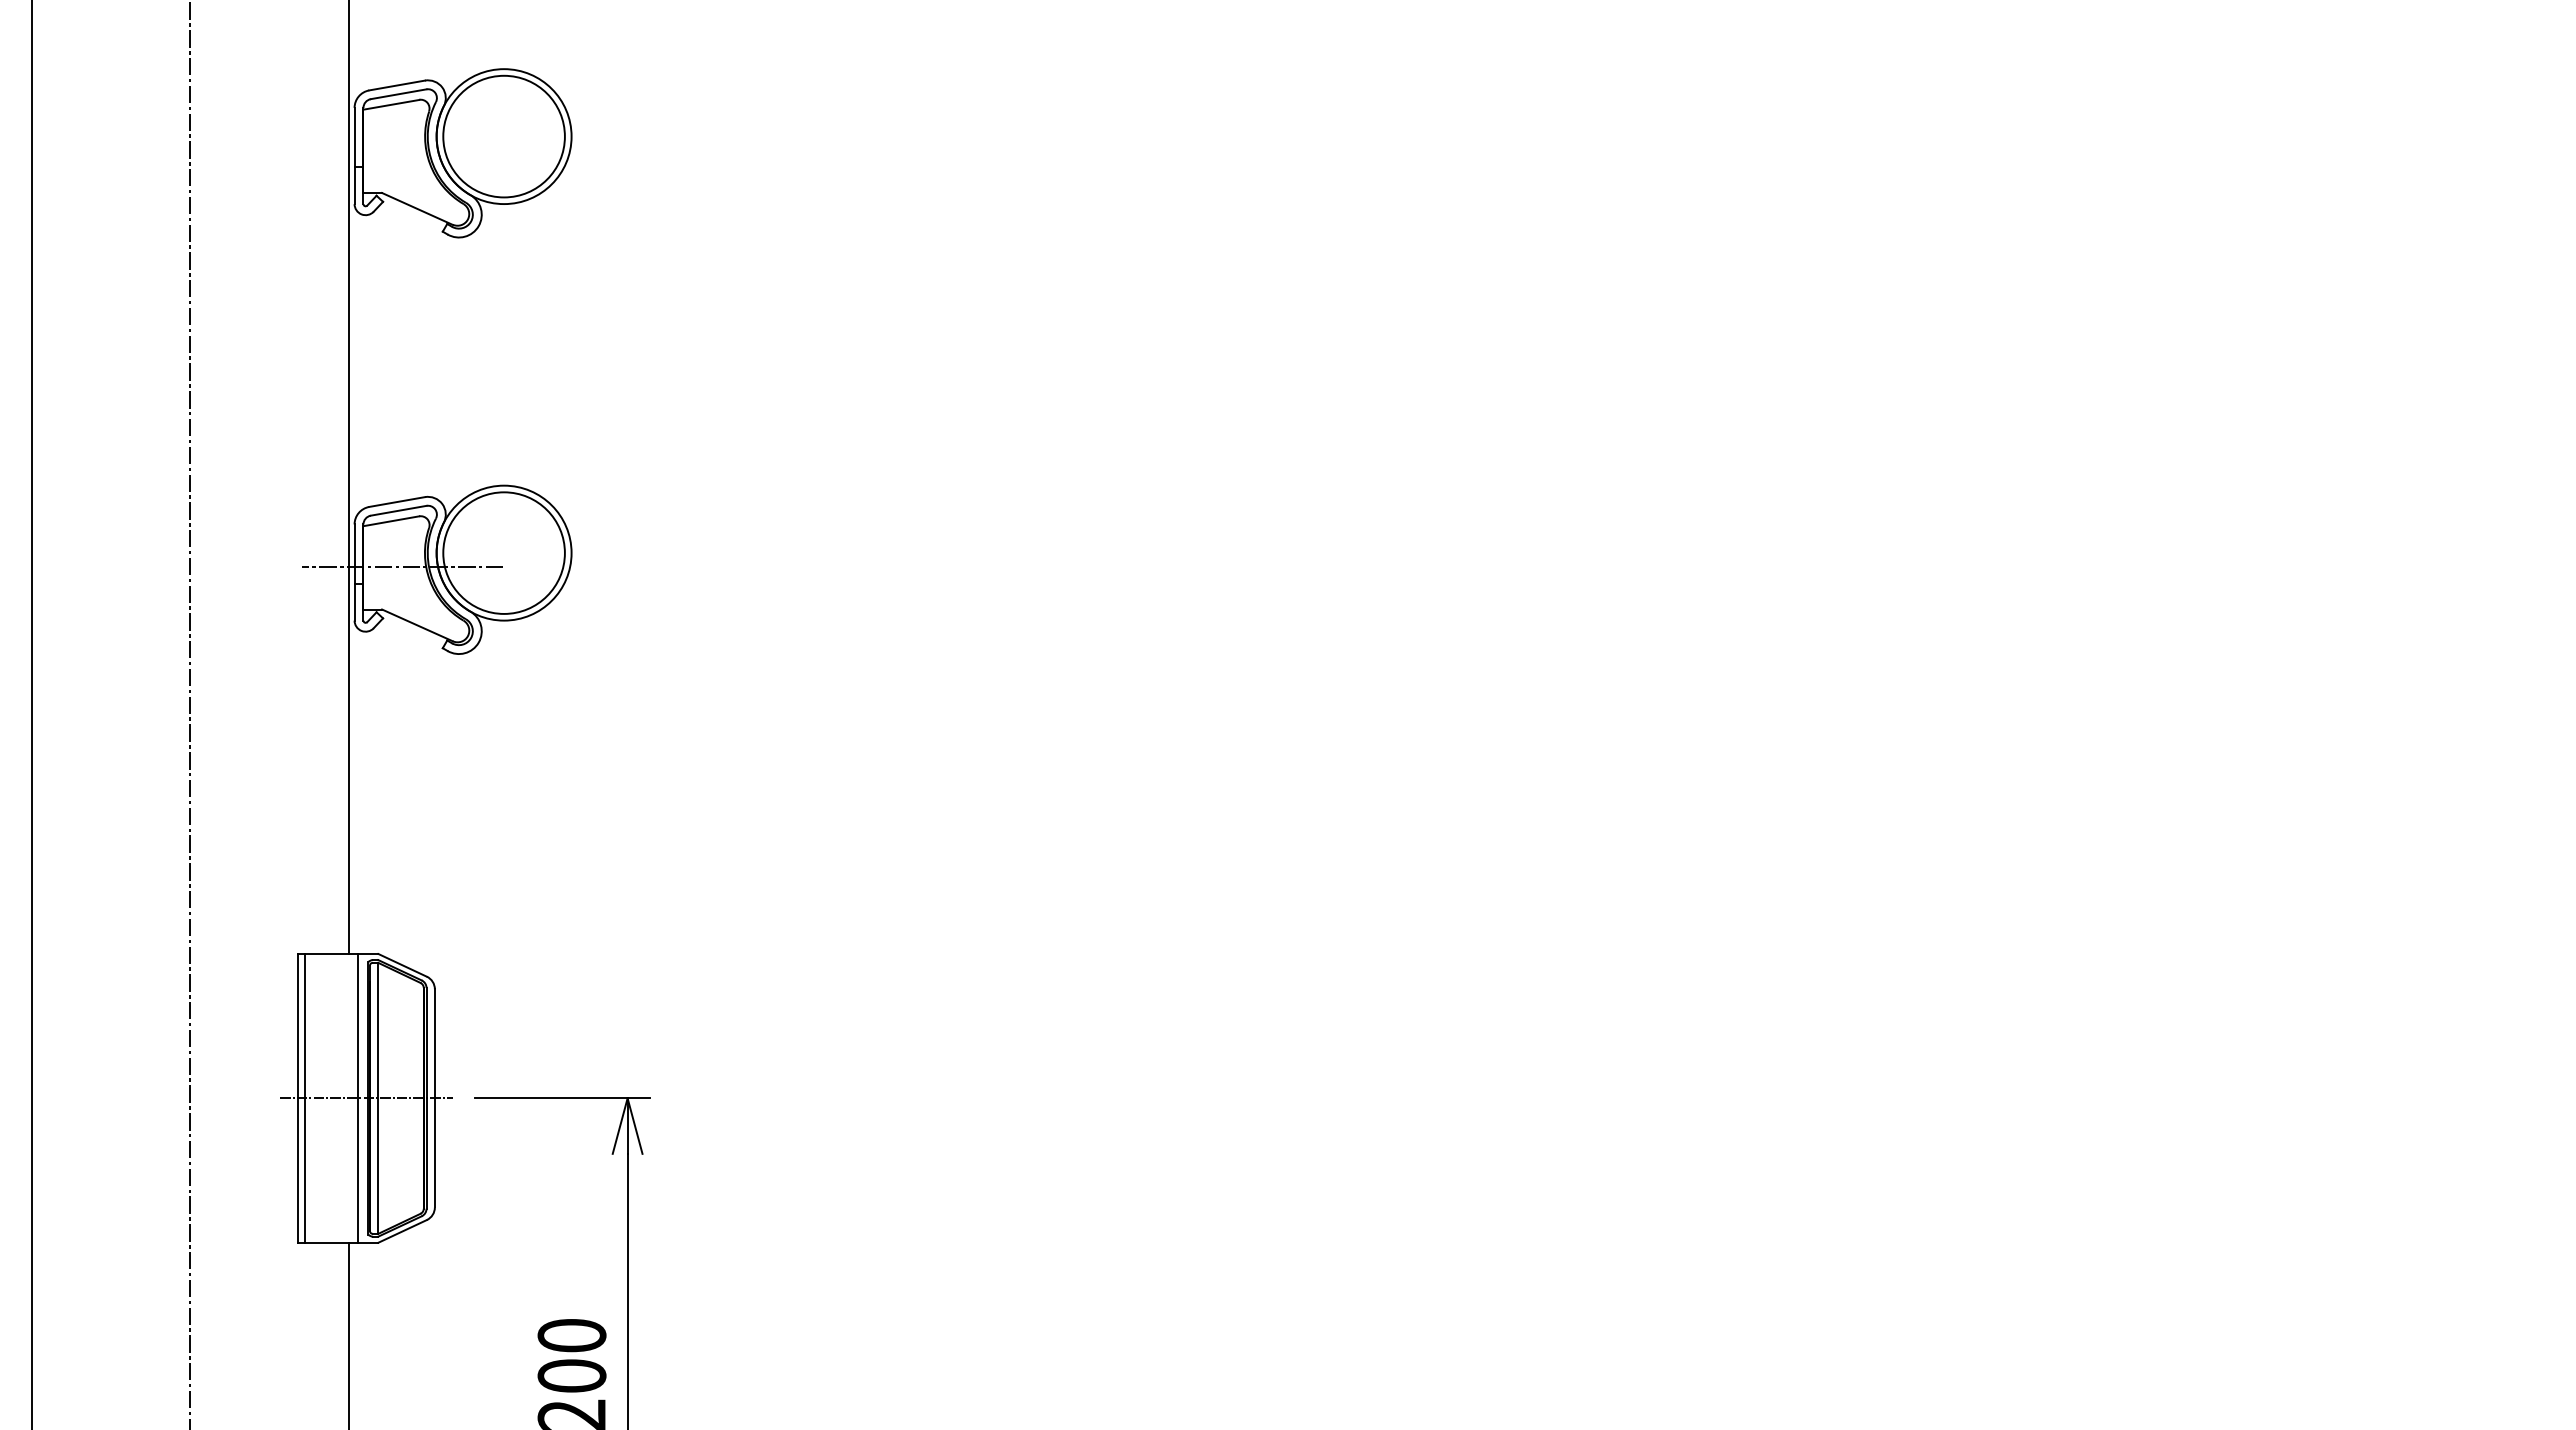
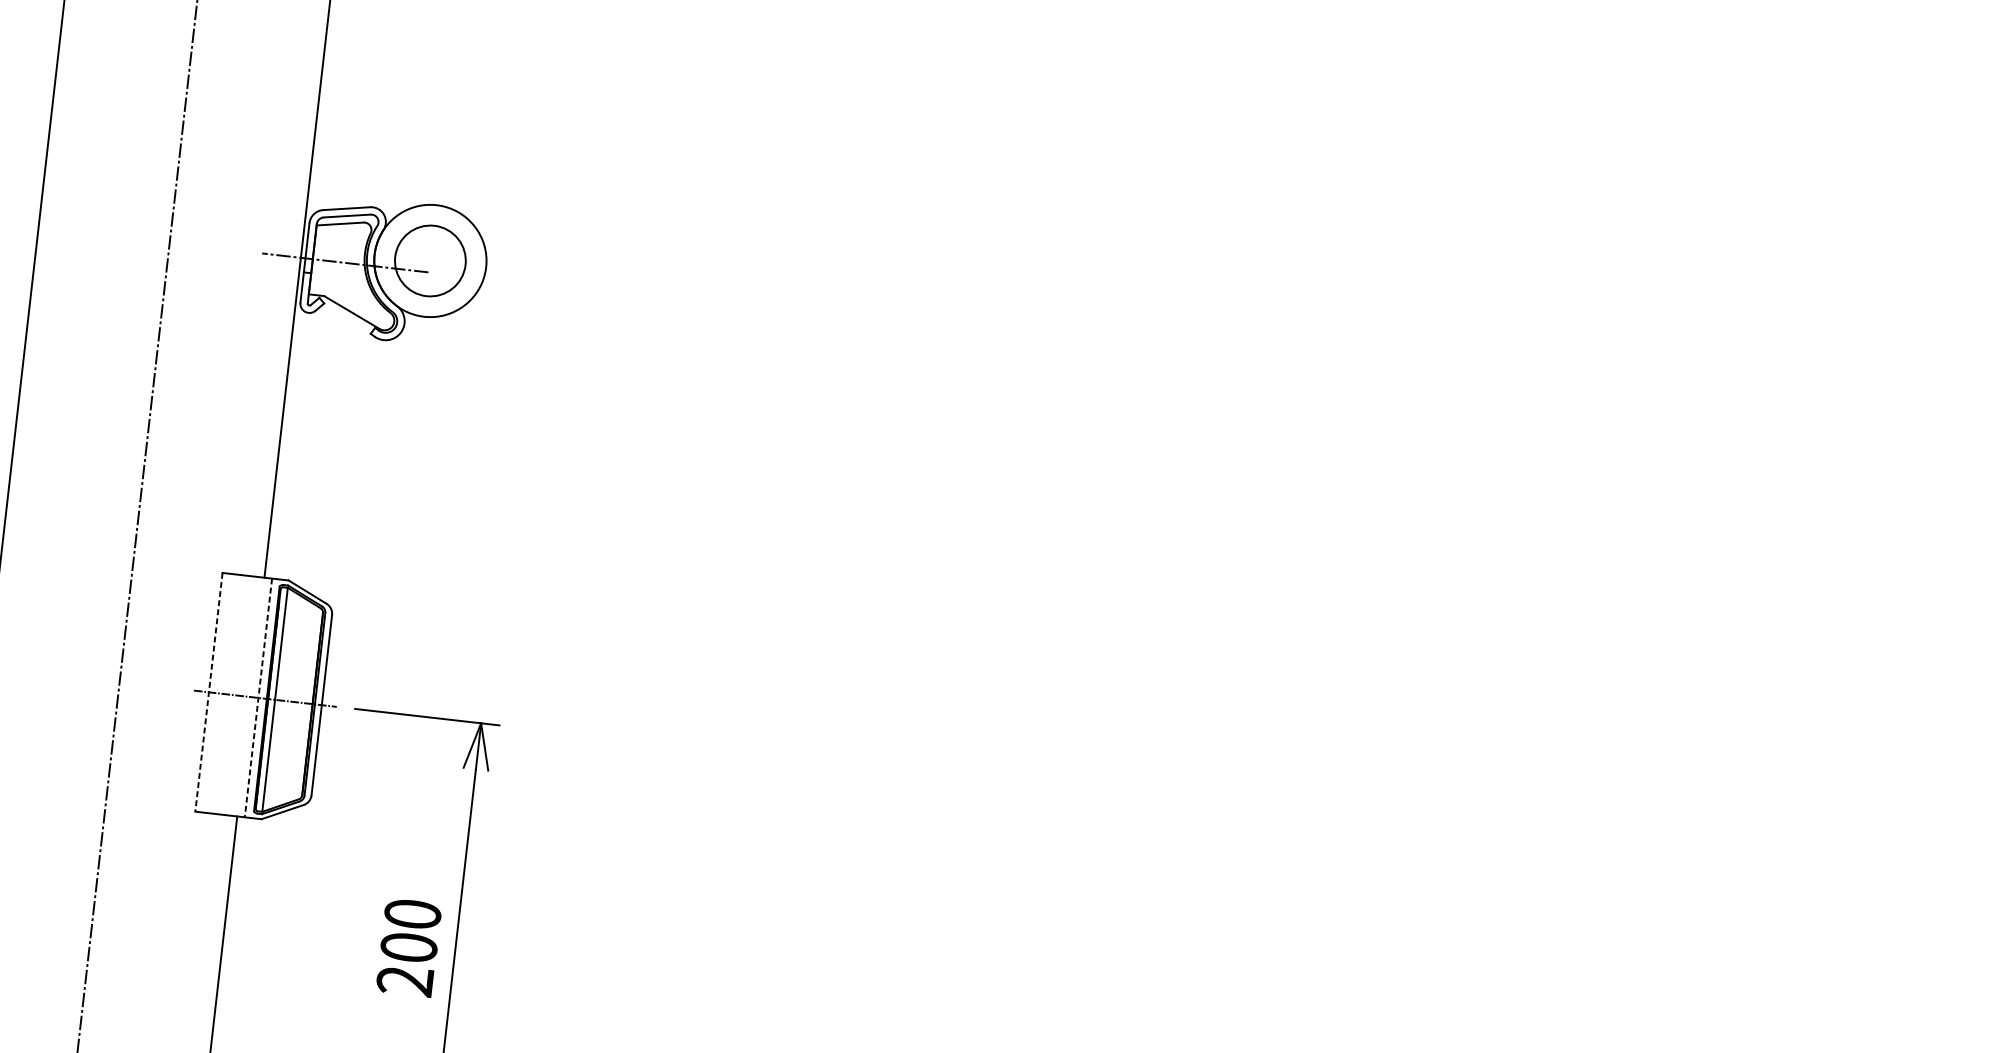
circle: (503, 552) -> (429, 260), size x0.7
line: (304, 1097) -> (214, 692), removed
line: (298, 1098) -> (209, 692), solid -> dashed
line: (358, 1098) -> (258, 698), solid -> dashed

